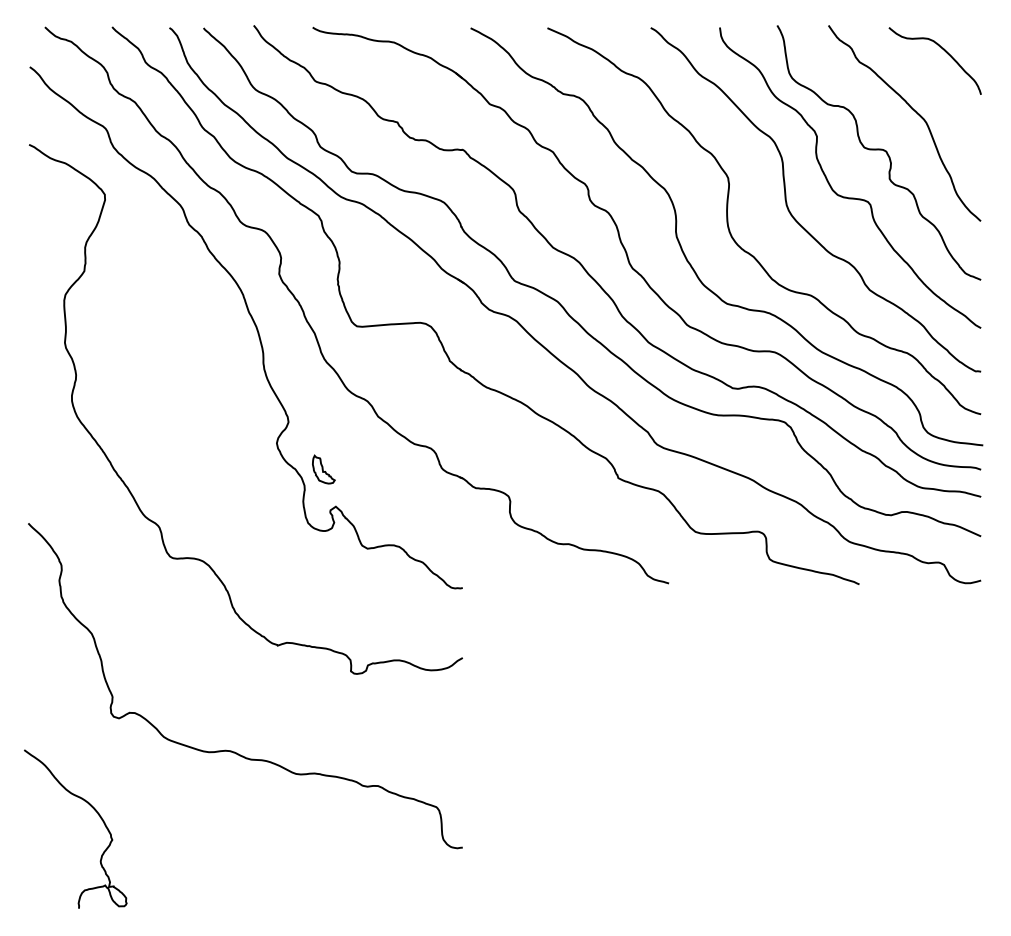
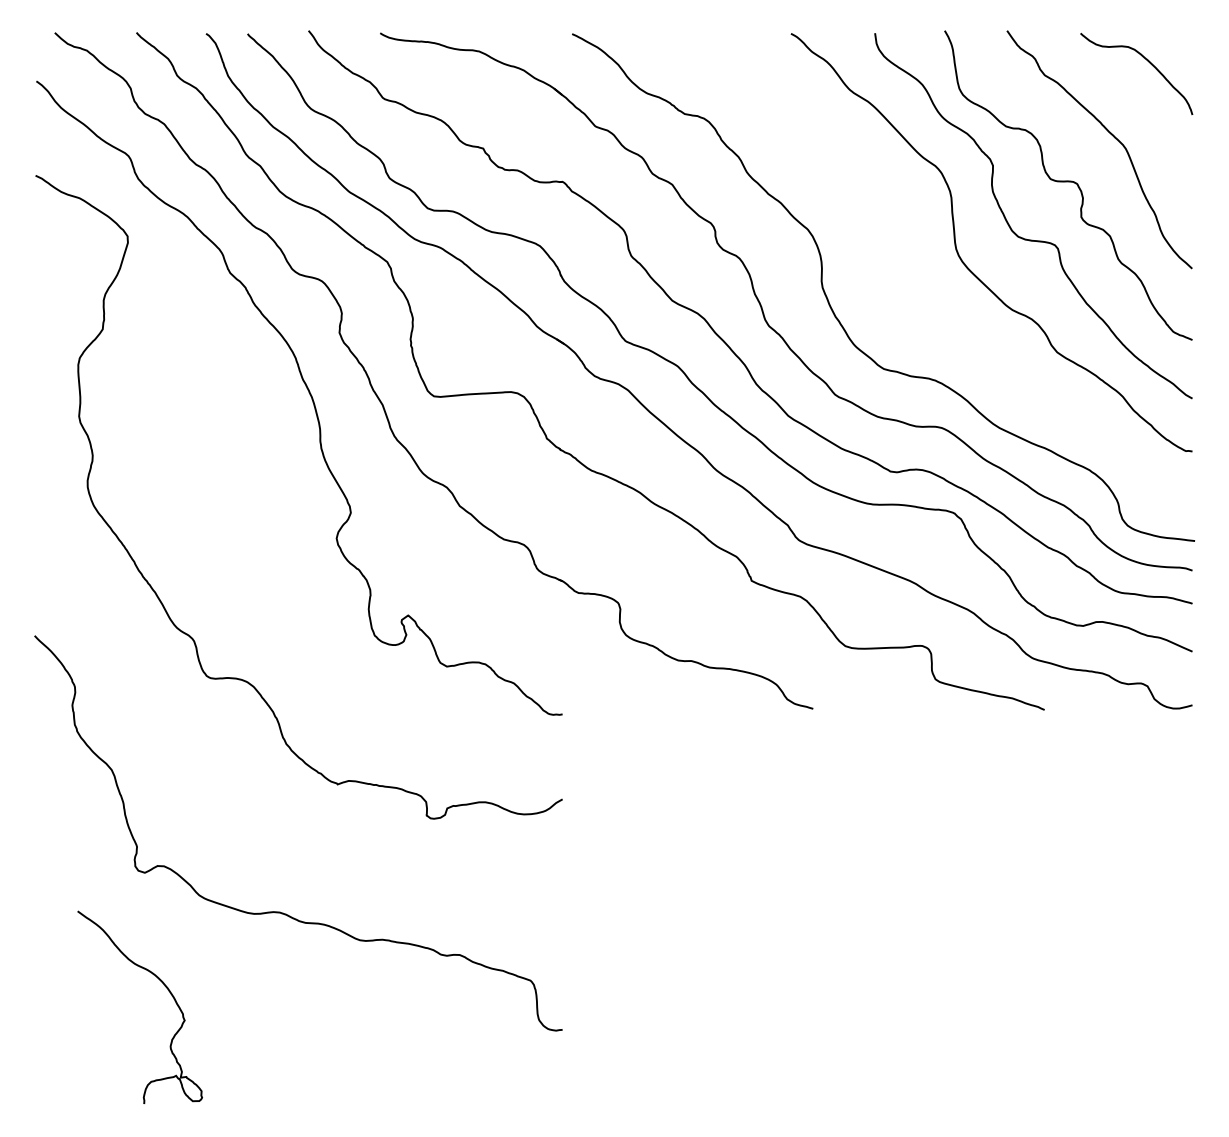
curve: (739, 244) -> (898, 297), removed
part: (323, 469) -> (393, 570), removed
curve: (95, 811) -> (164, 986), moved

